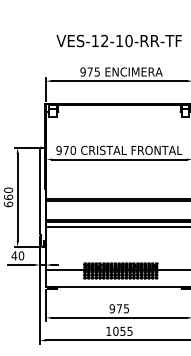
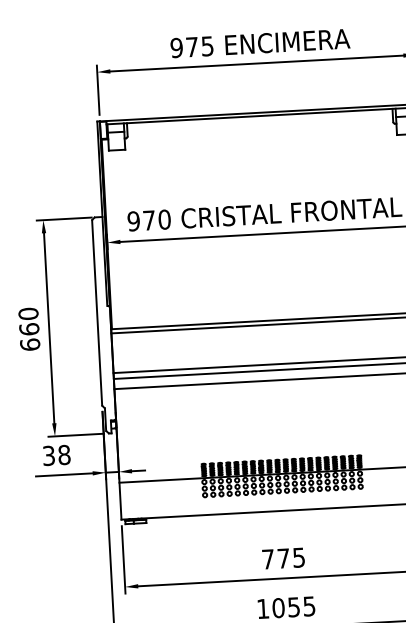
text: (17, 255) -> (55, 454), 40 -> 38
text: (112, 308) -> (268, 558), 975 -> 775

